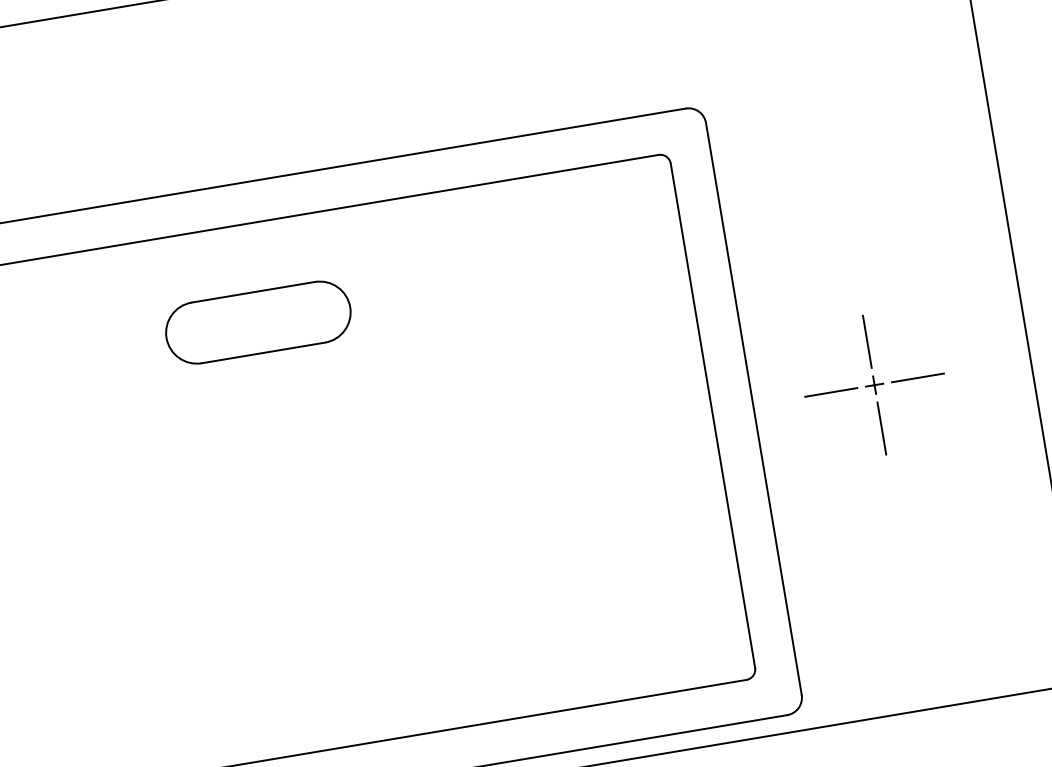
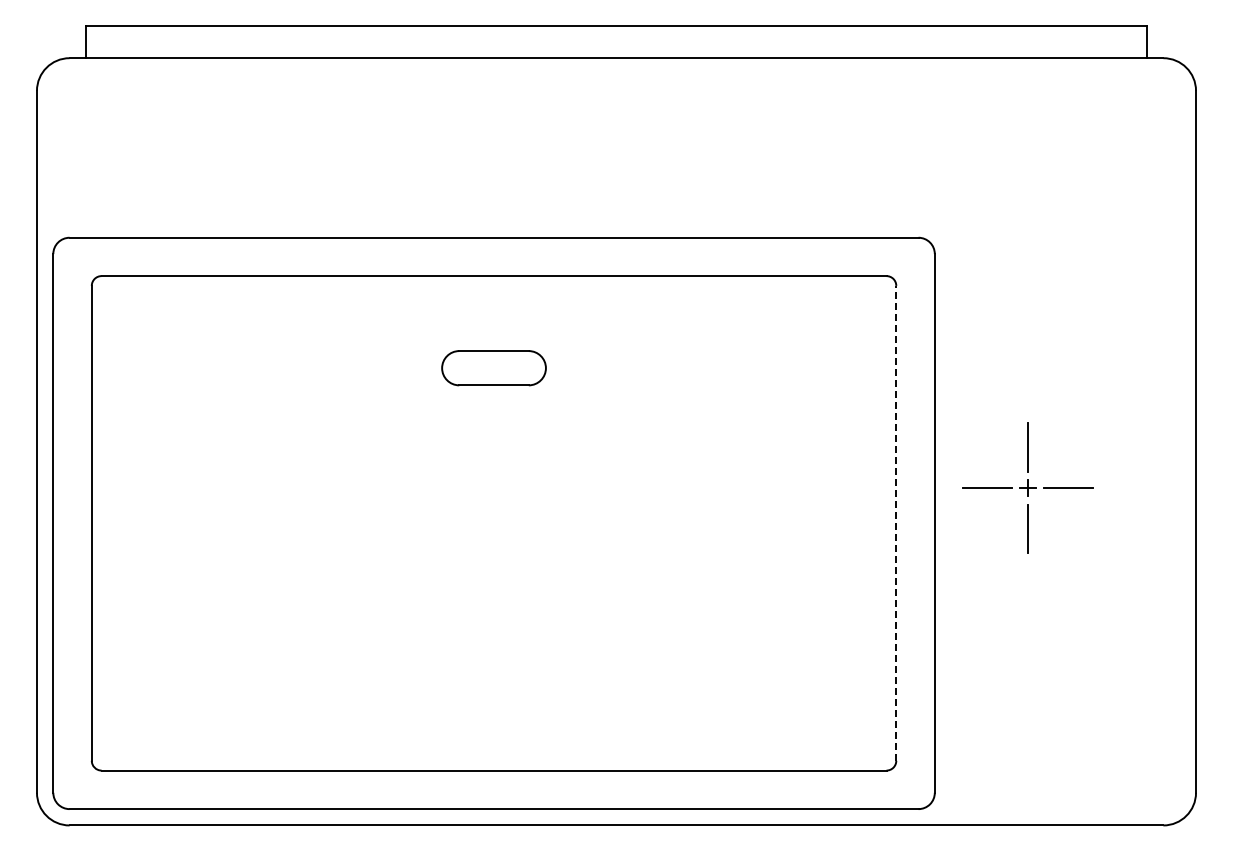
part: (257, 321) -> (493, 367), size x0.6
part: (873, 384) -> (1027, 487), moved
line: (713, 414) -> (896, 522), solid -> dashed

